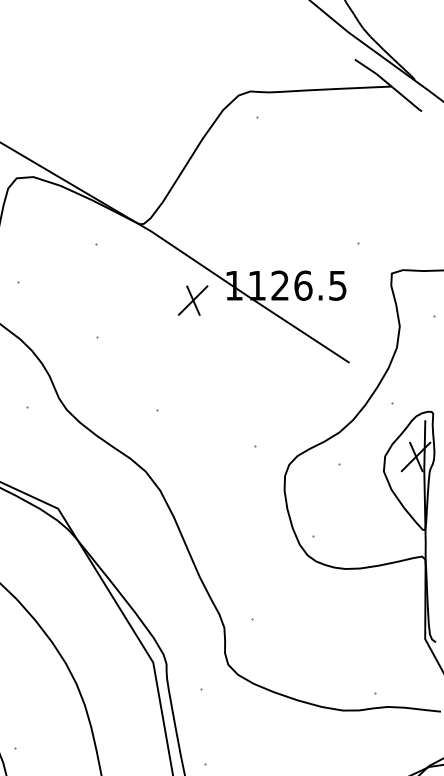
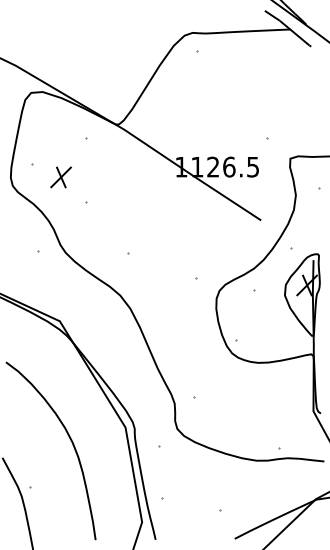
part: (192, 300) -> (60, 177), moved

